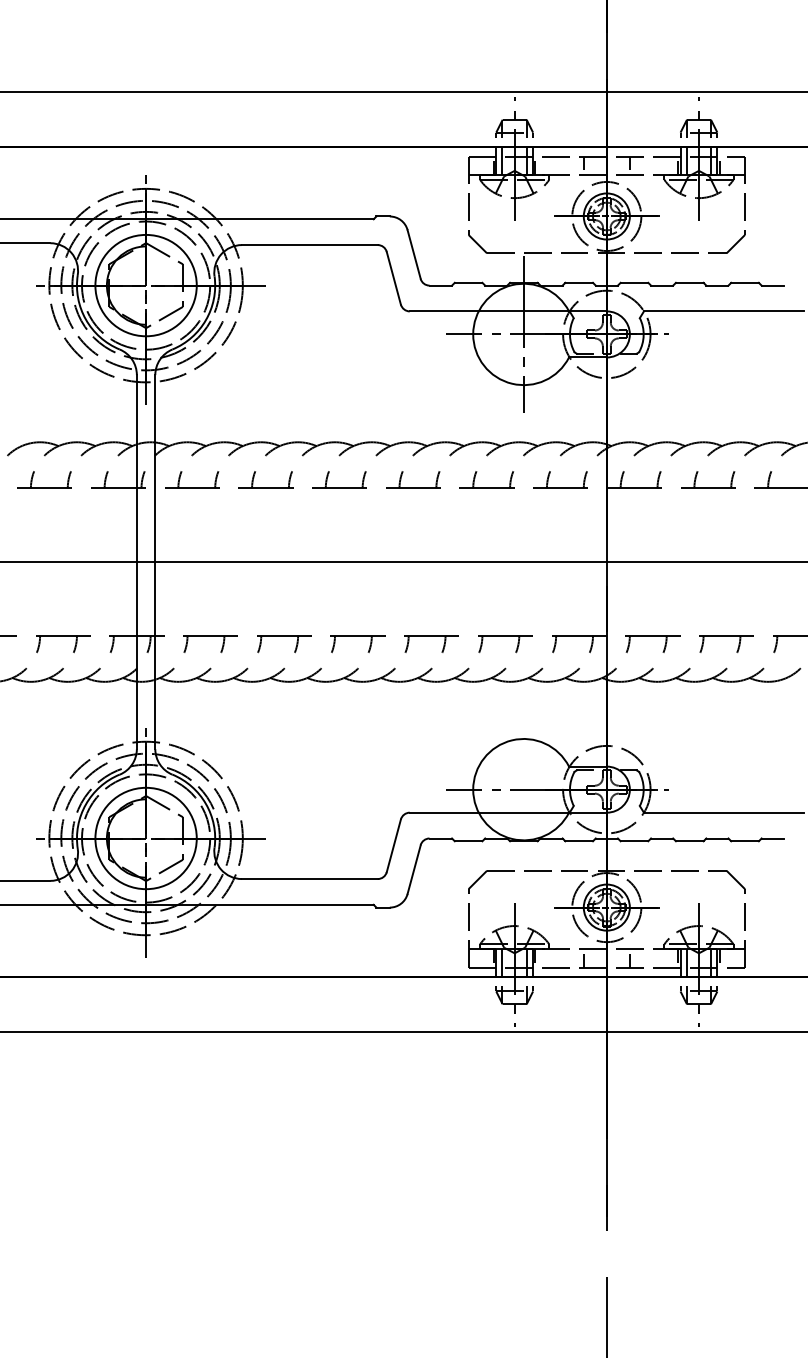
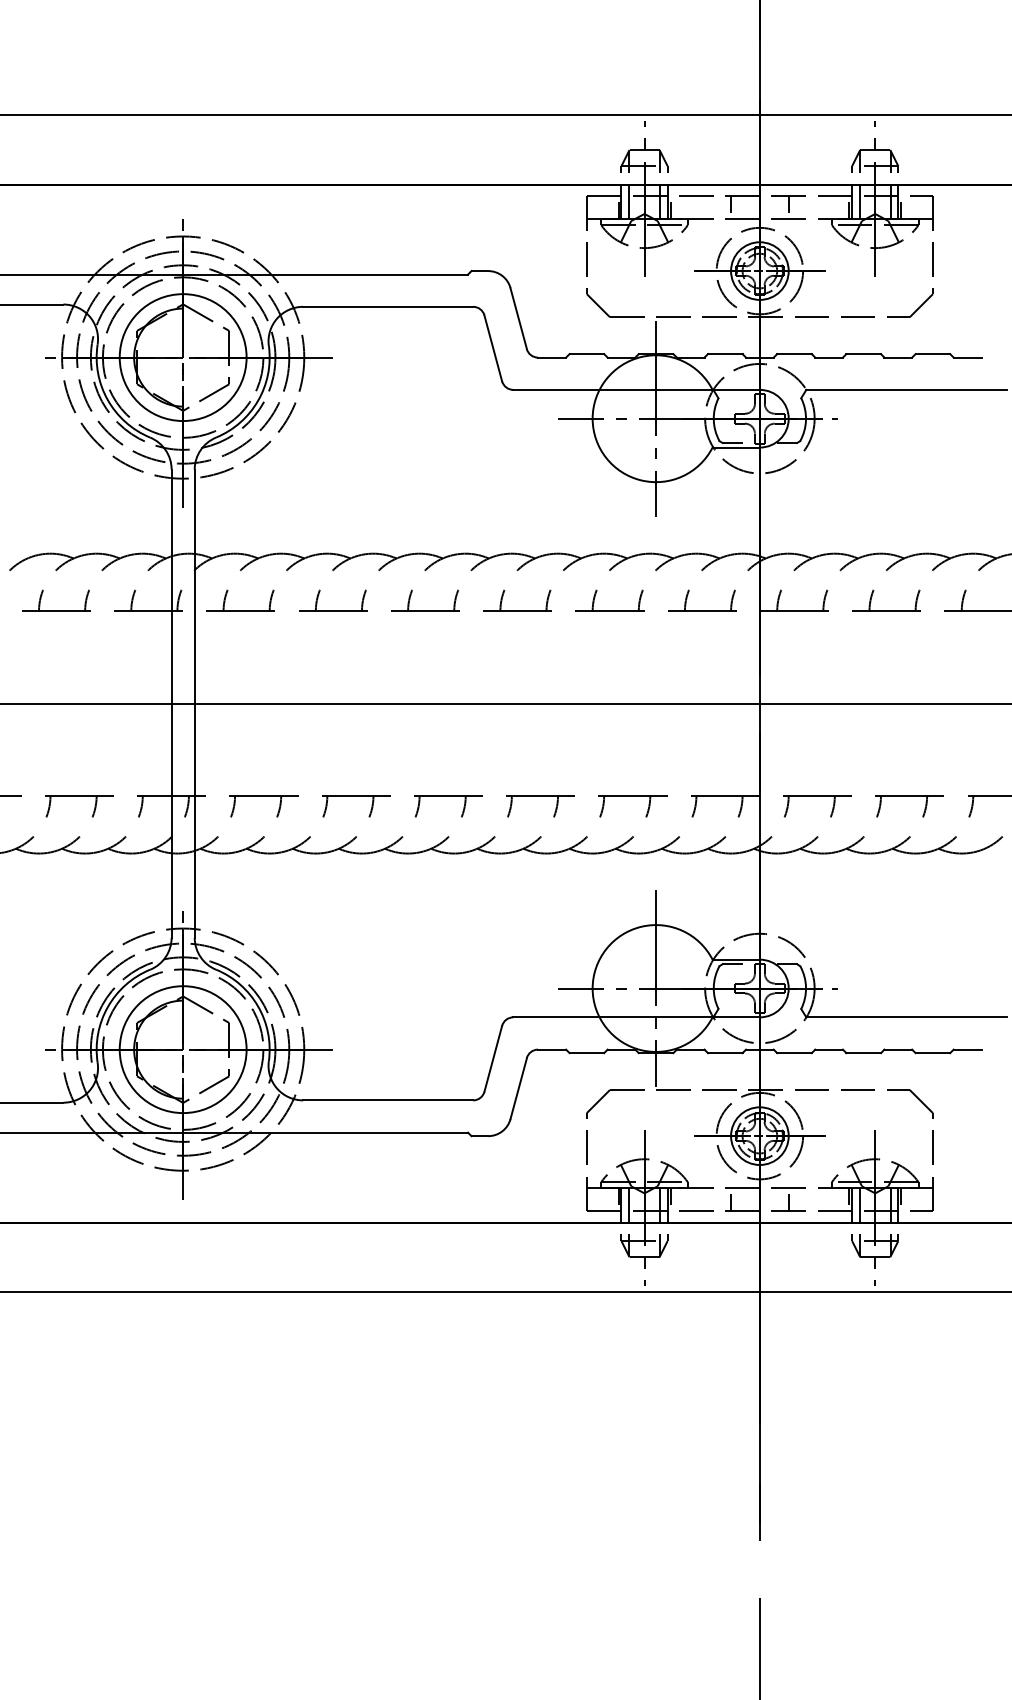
line: (524, 789) -> (656, 988), added

